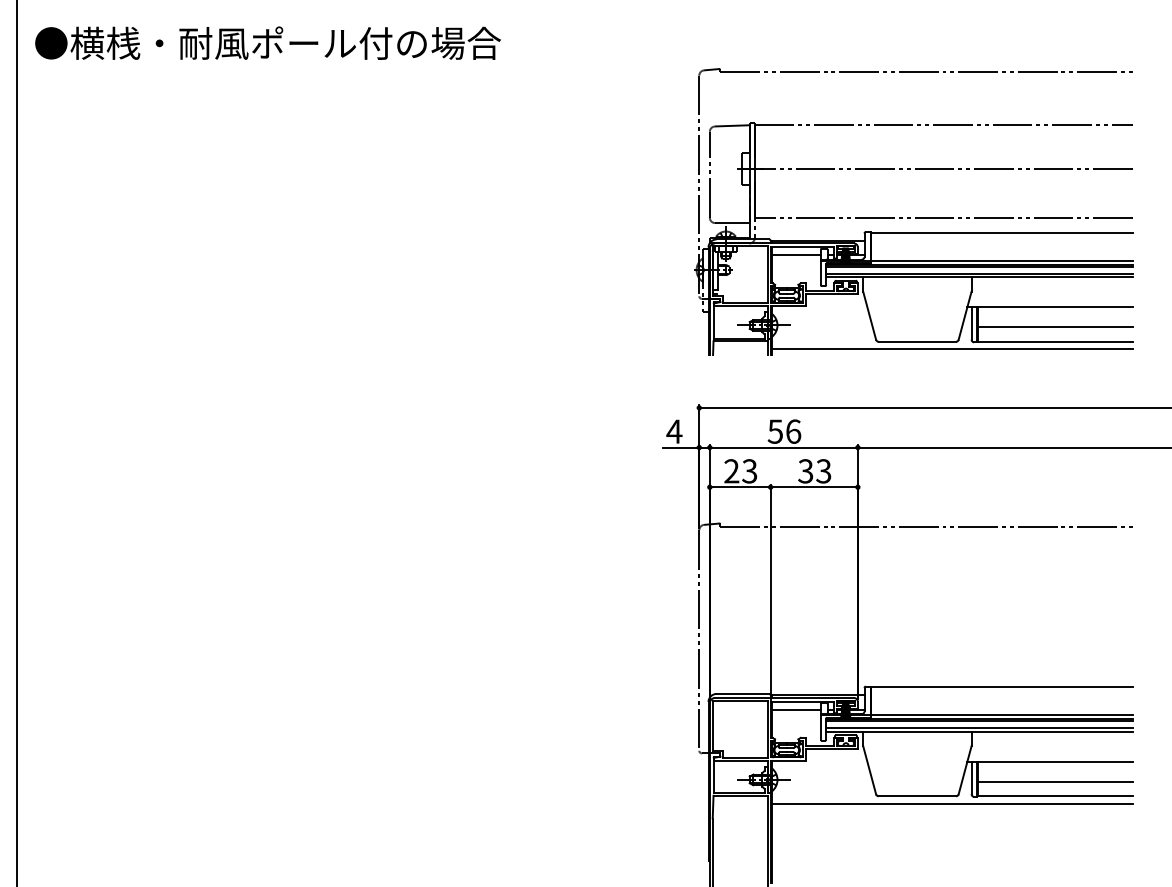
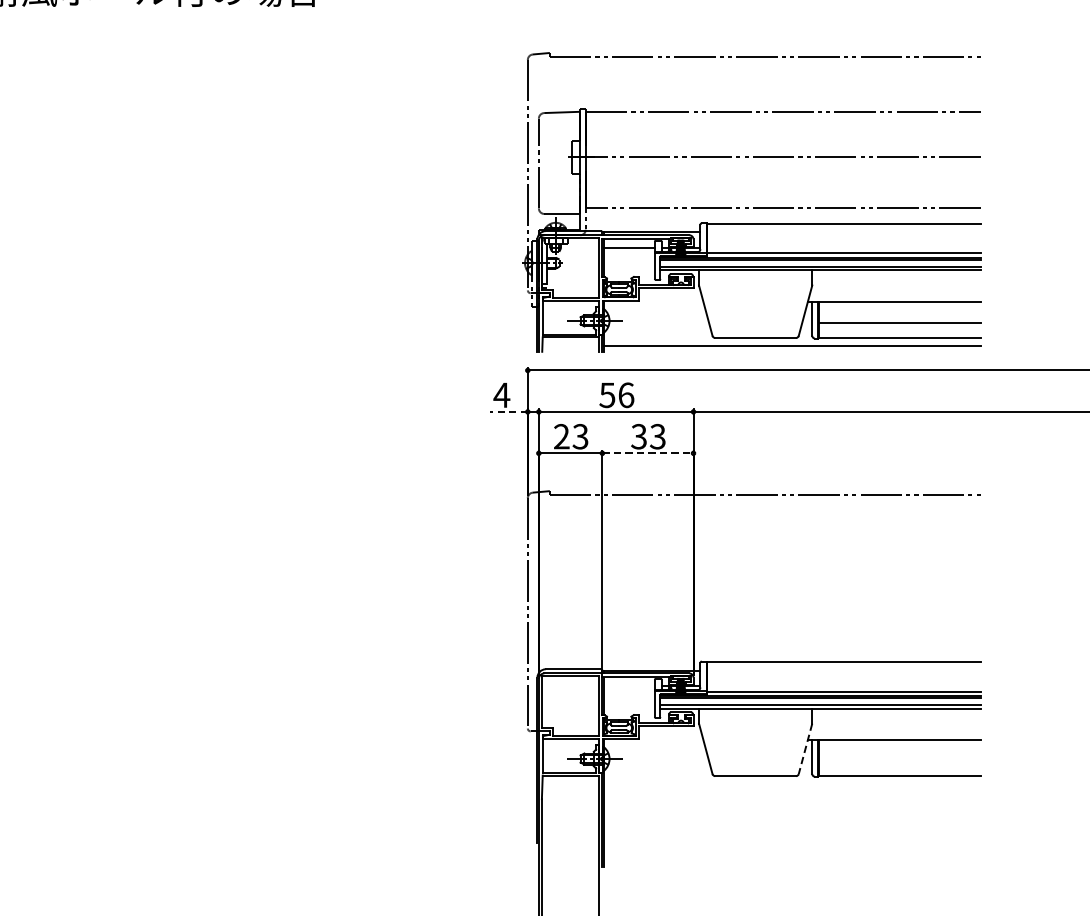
part: (915, 217) -> (753, 208), moved
line: (680, 447) -> (508, 411), solid -> dashed
line: (814, 487) -> (648, 453), solid -> dashed
line: (795, 709) -> (628, 685), removed
line: (965, 770) -> (805, 749), solid -> dashed
line: (1055, 781) -> (899, 760), removed
line: (951, 803) -> (791, 783), removed

